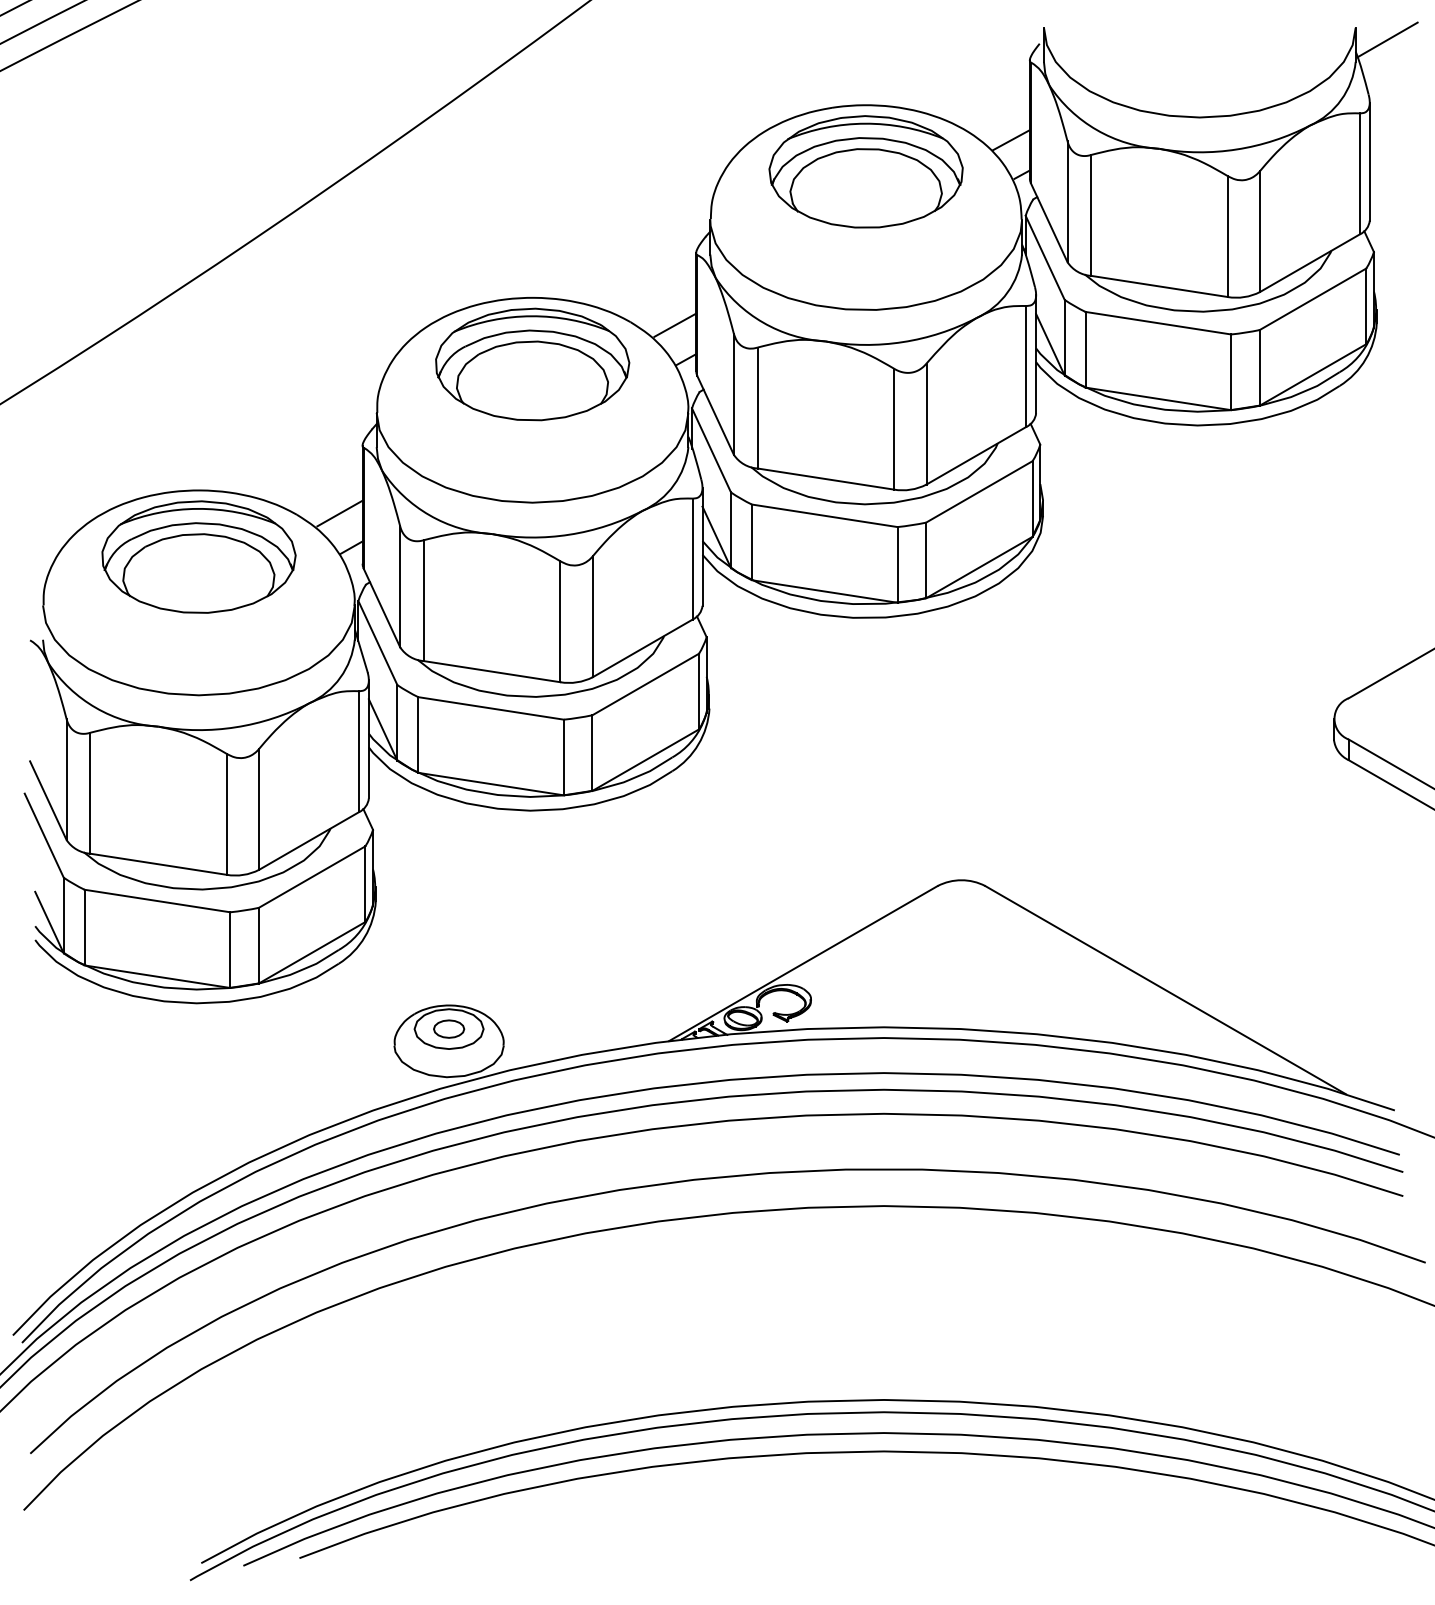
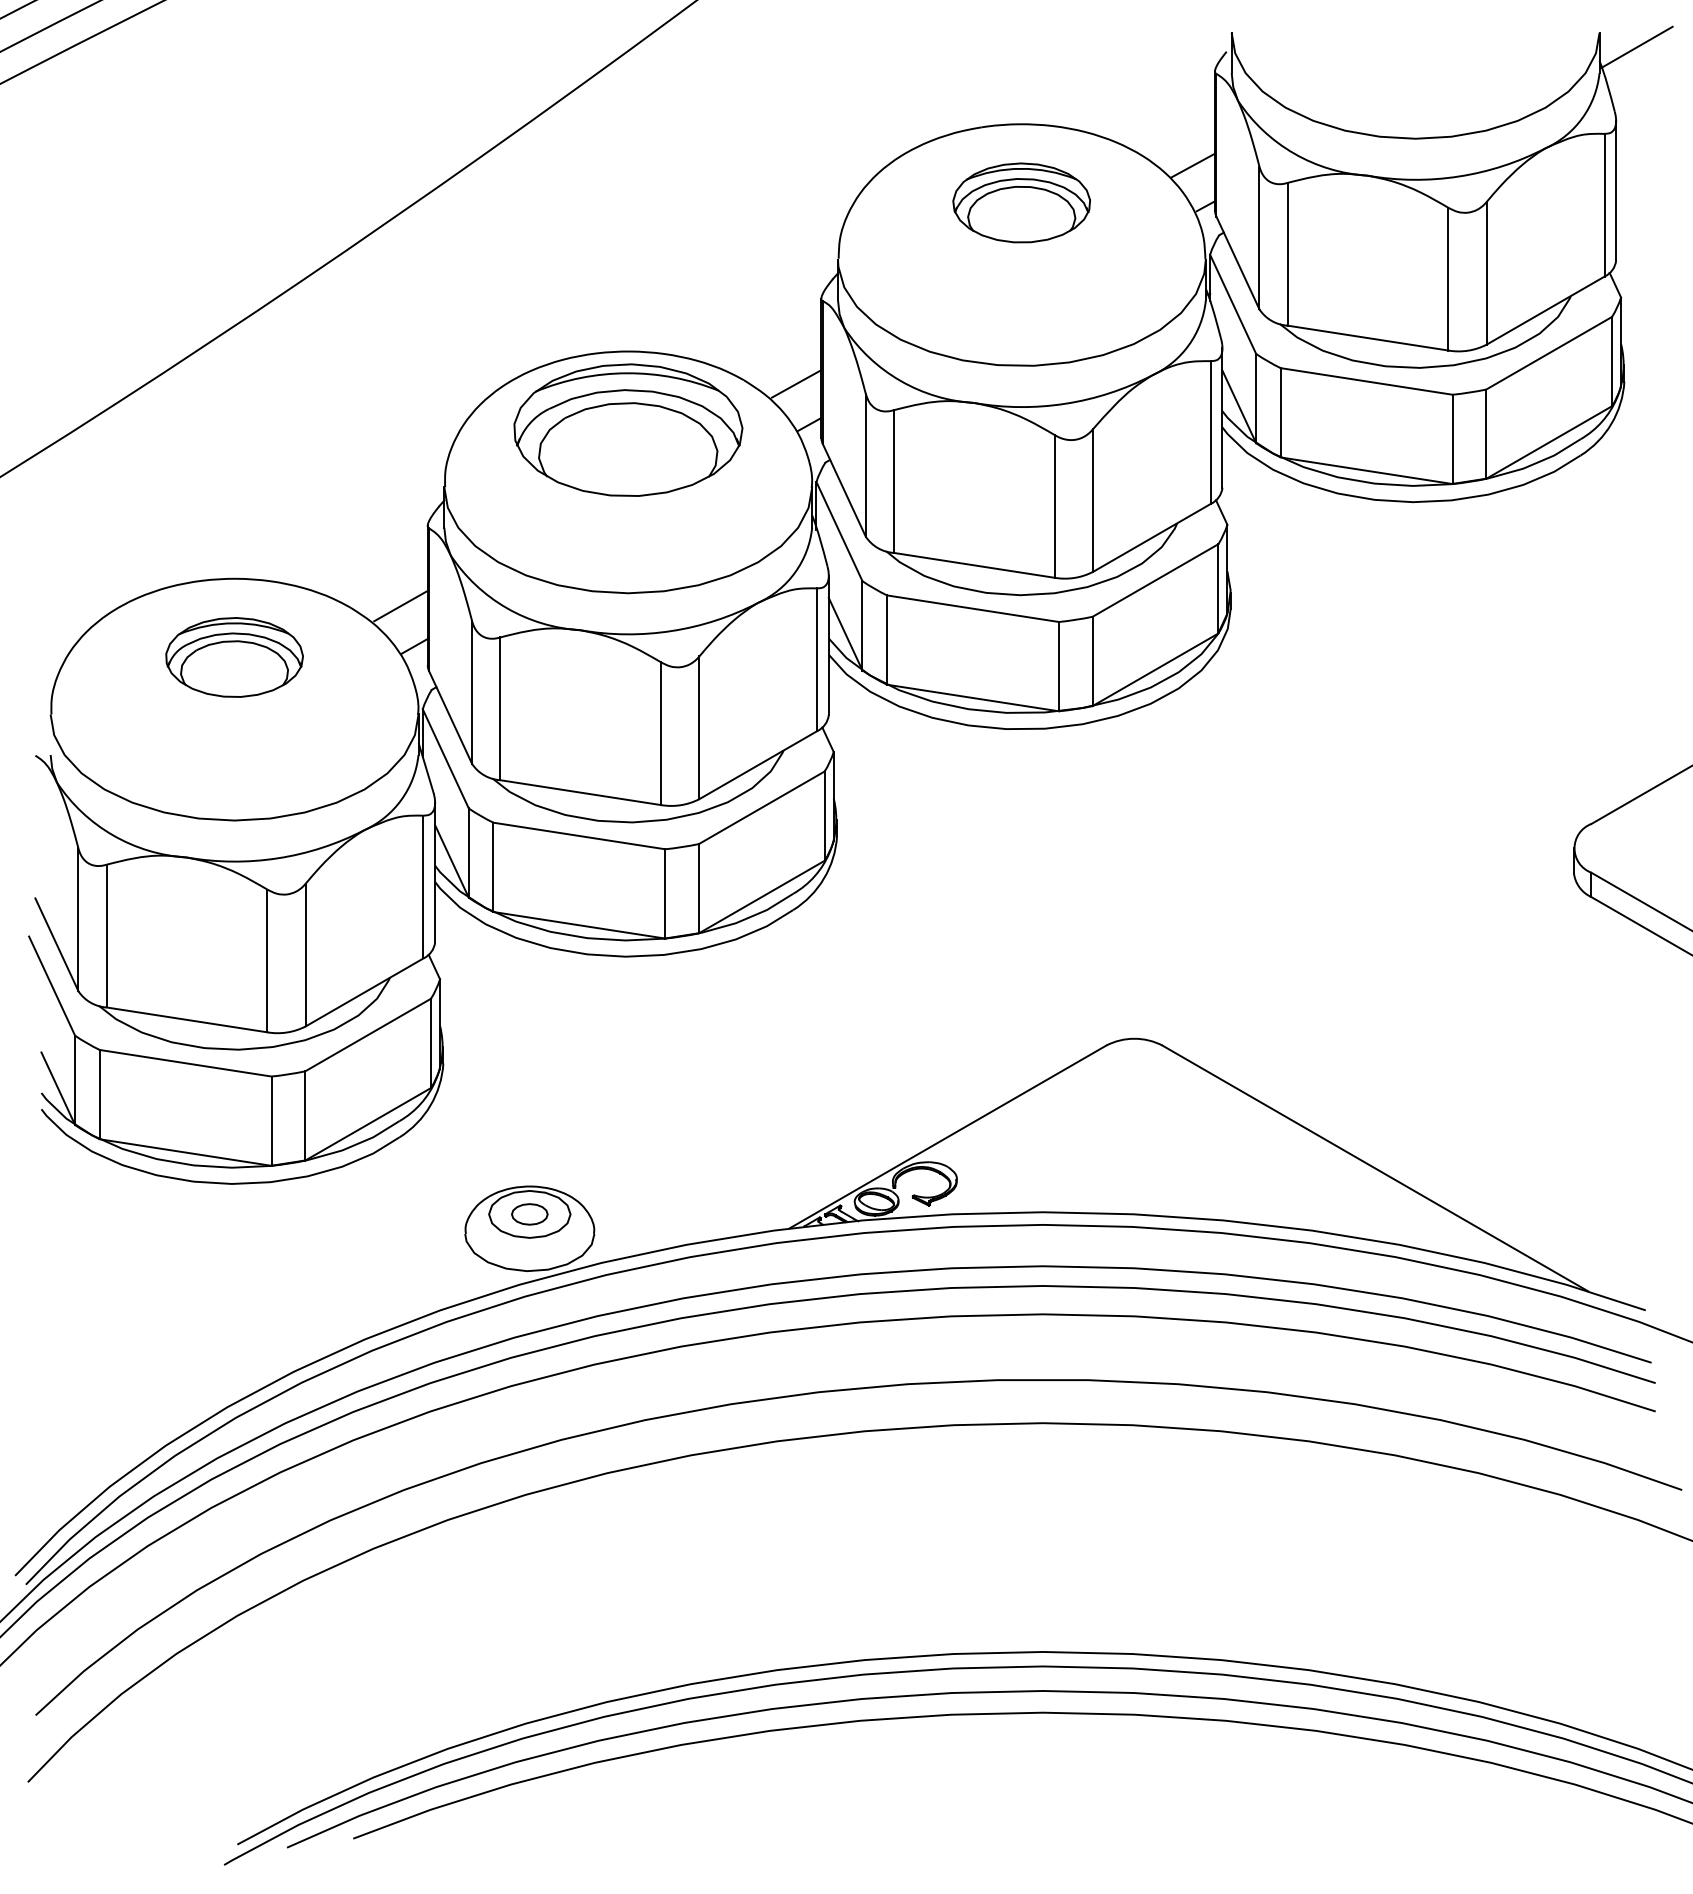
part: (865, 171) -> (1021, 202), size x0.6
part: (198, 557) -> (234, 657), size x0.6

